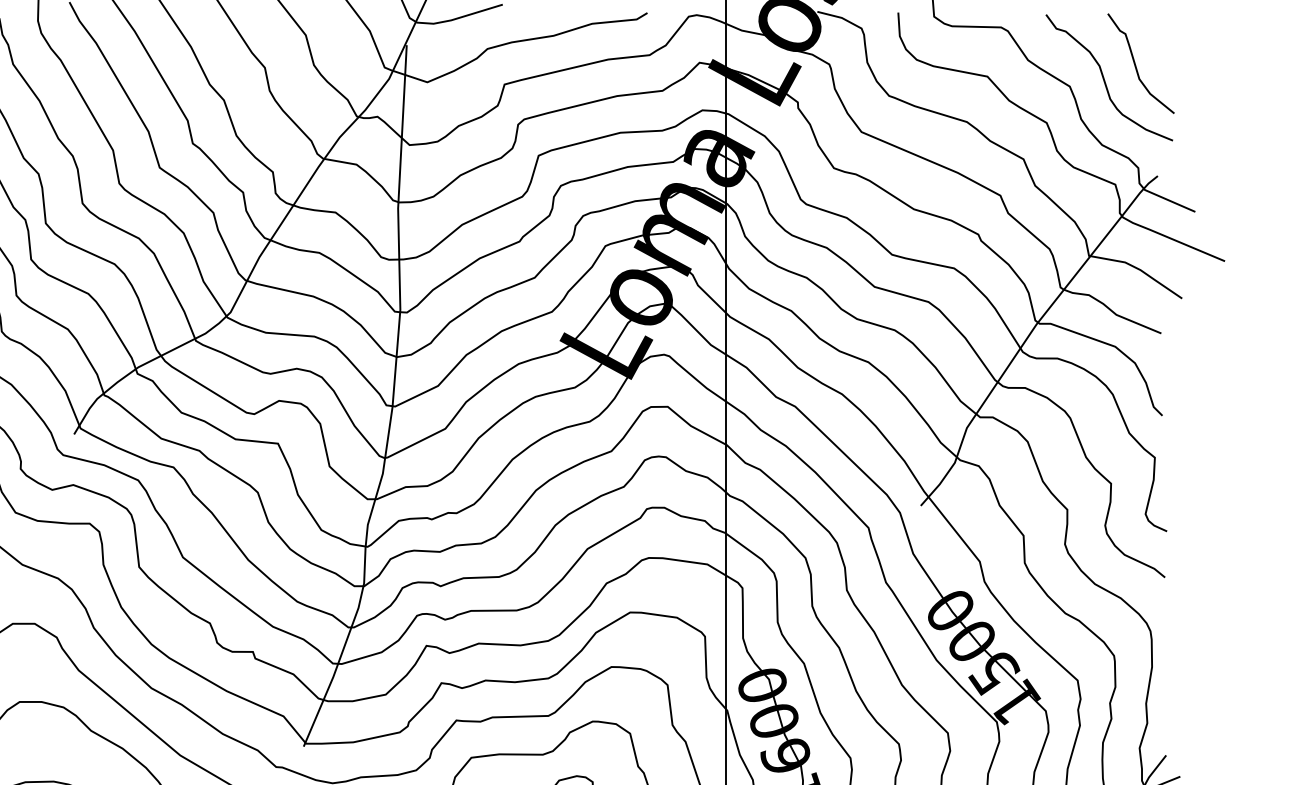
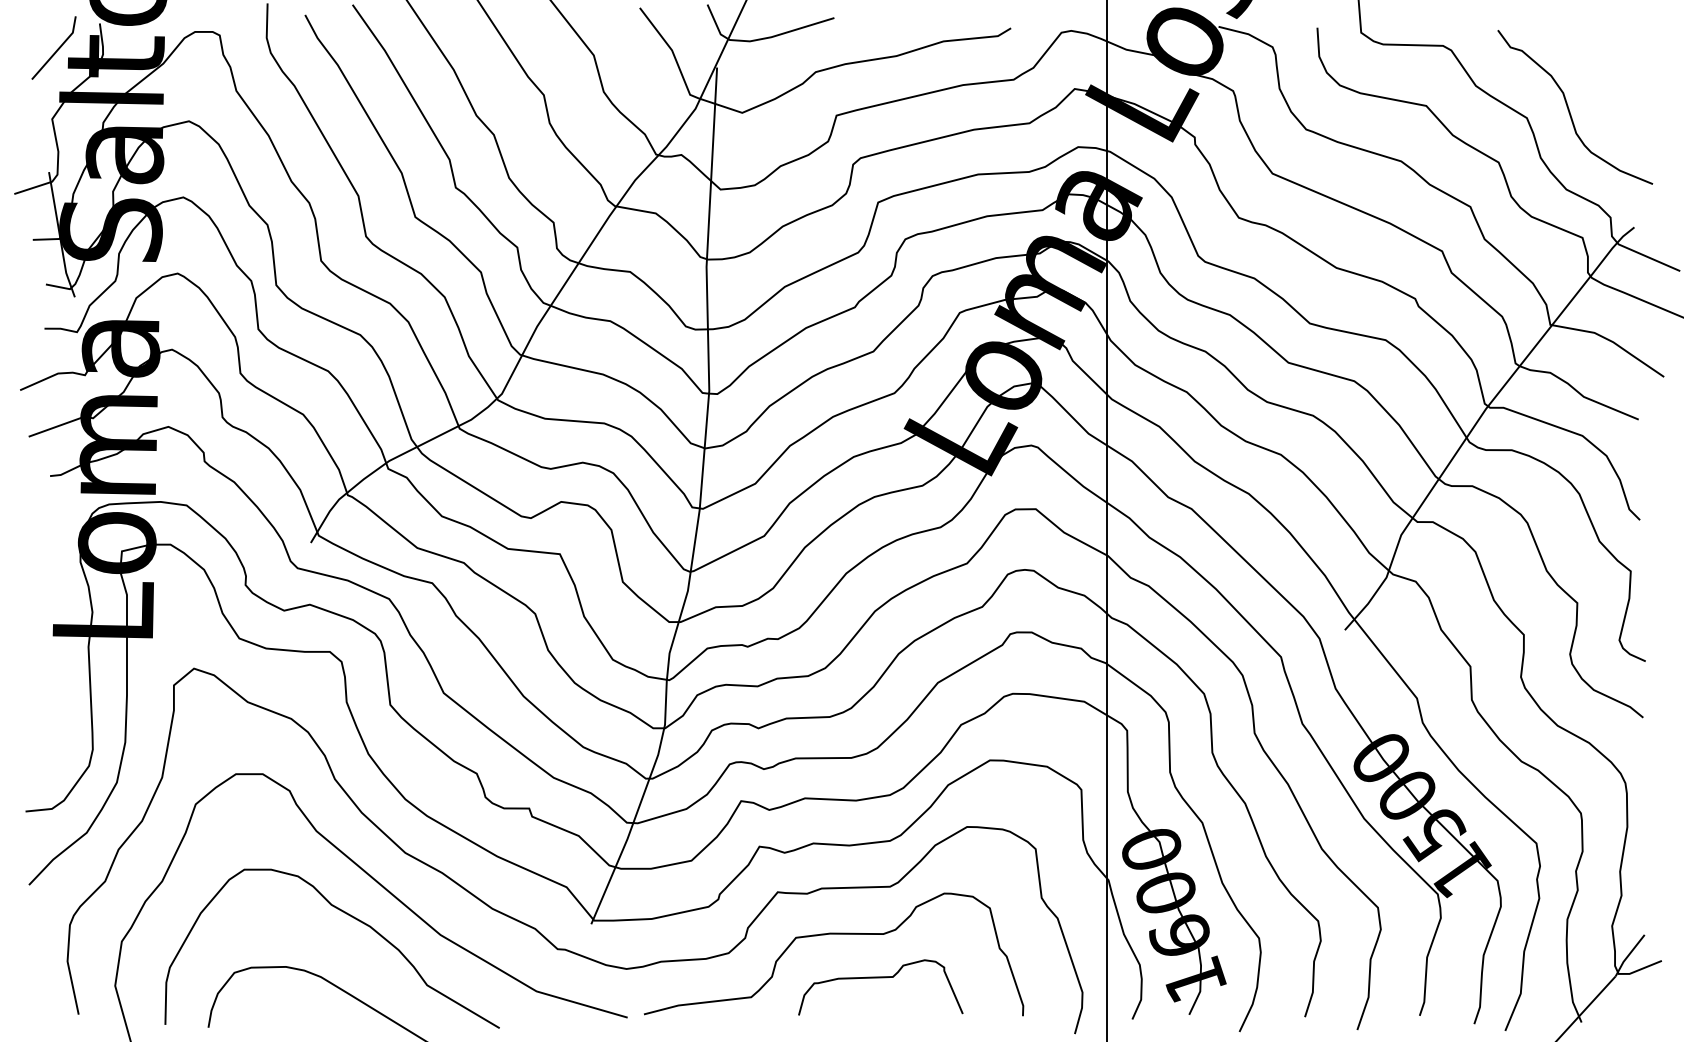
curve: (1135, 63) -> (1607, 90), removed

